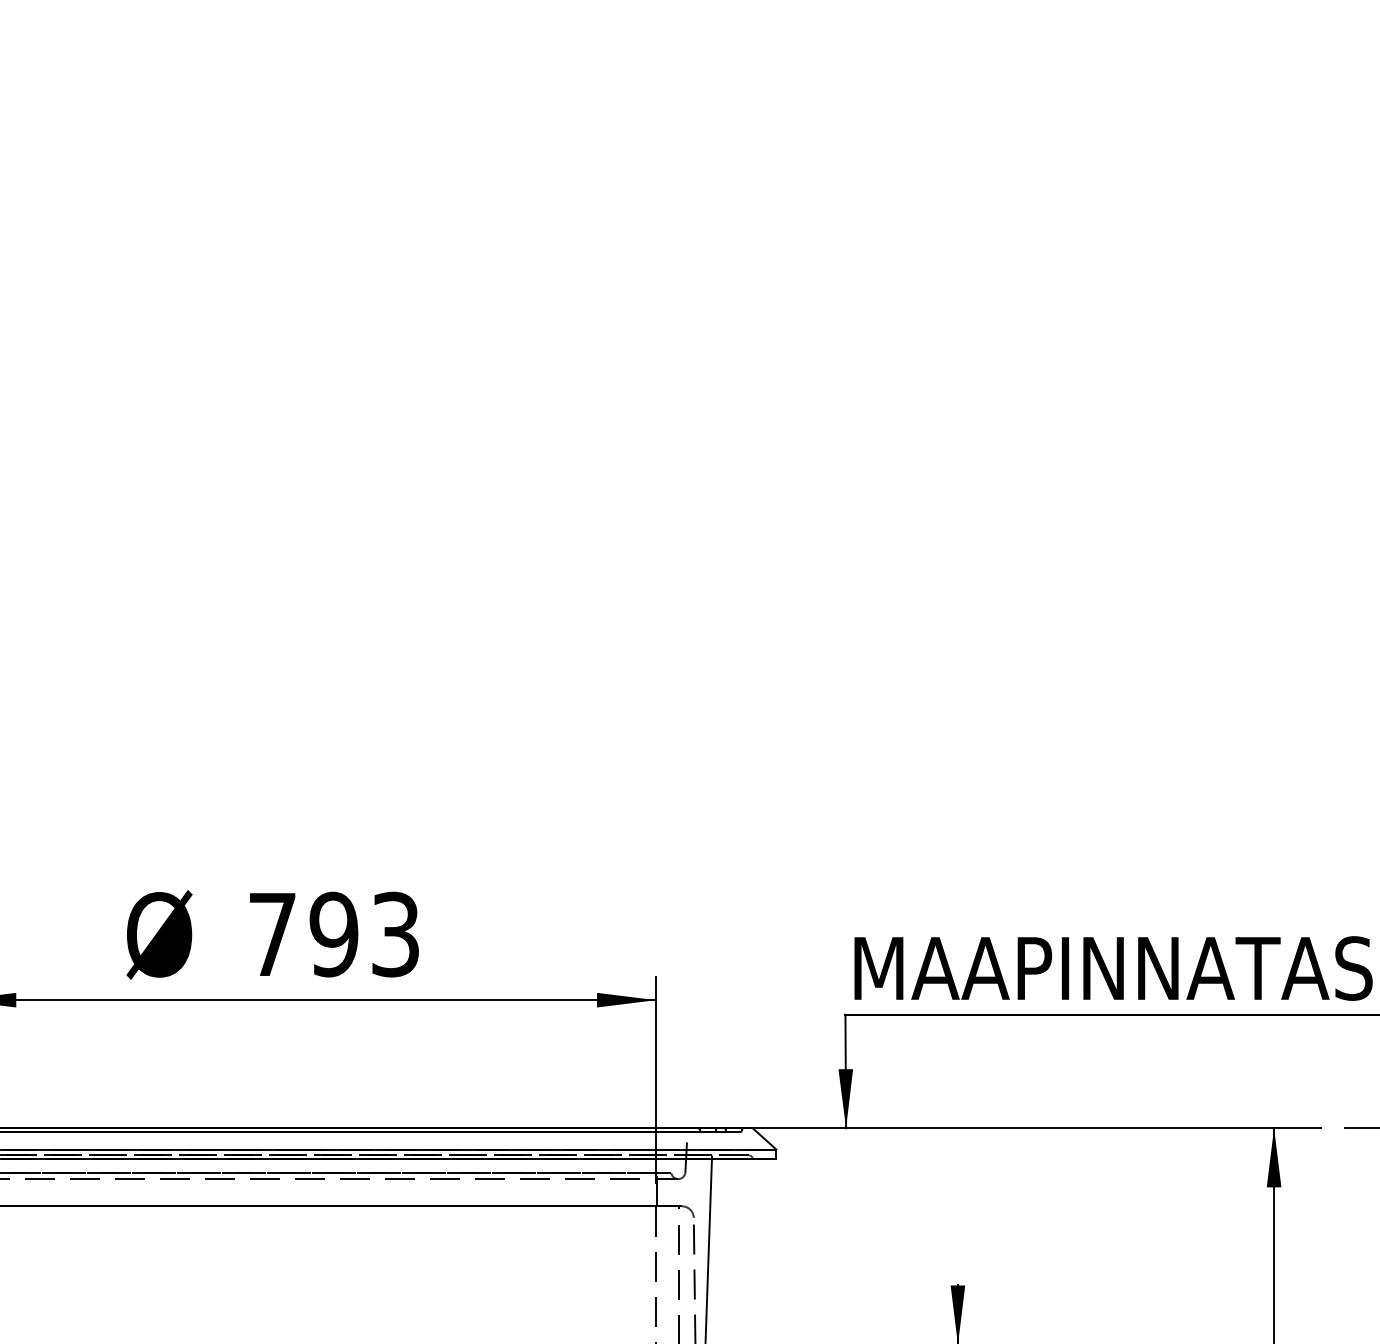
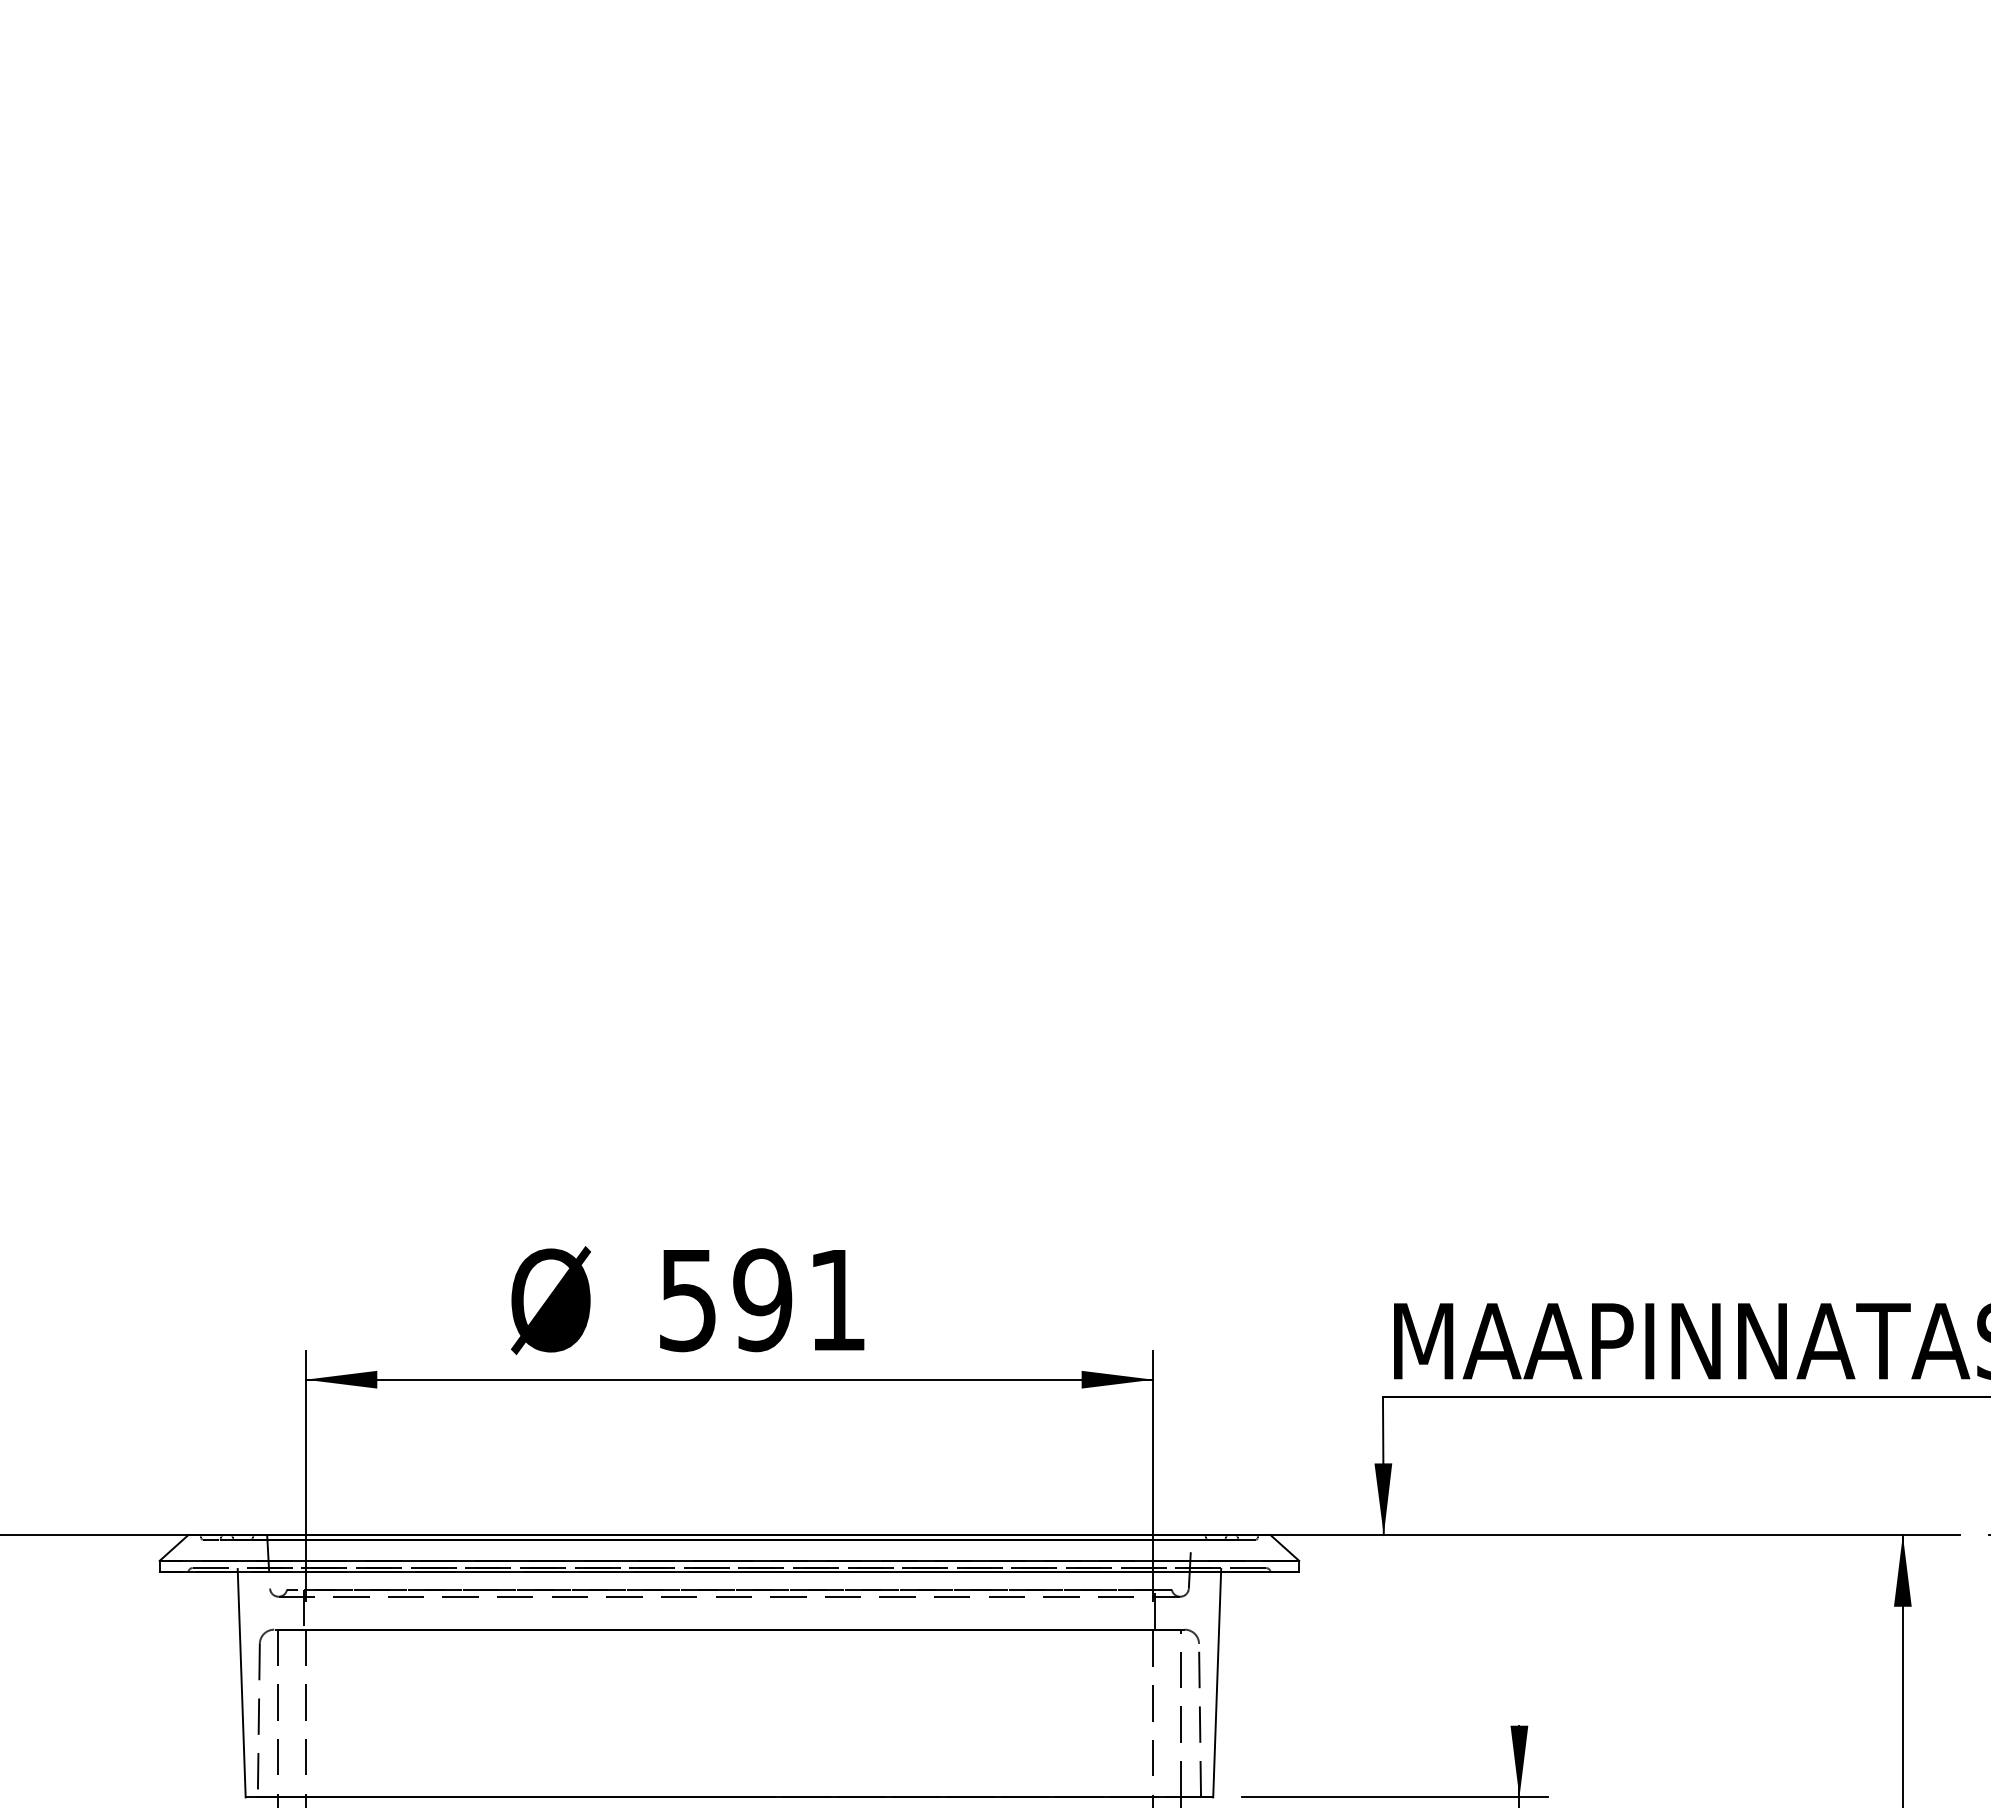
text: (333, 934) -> (762, 1300), 793 -> 591

